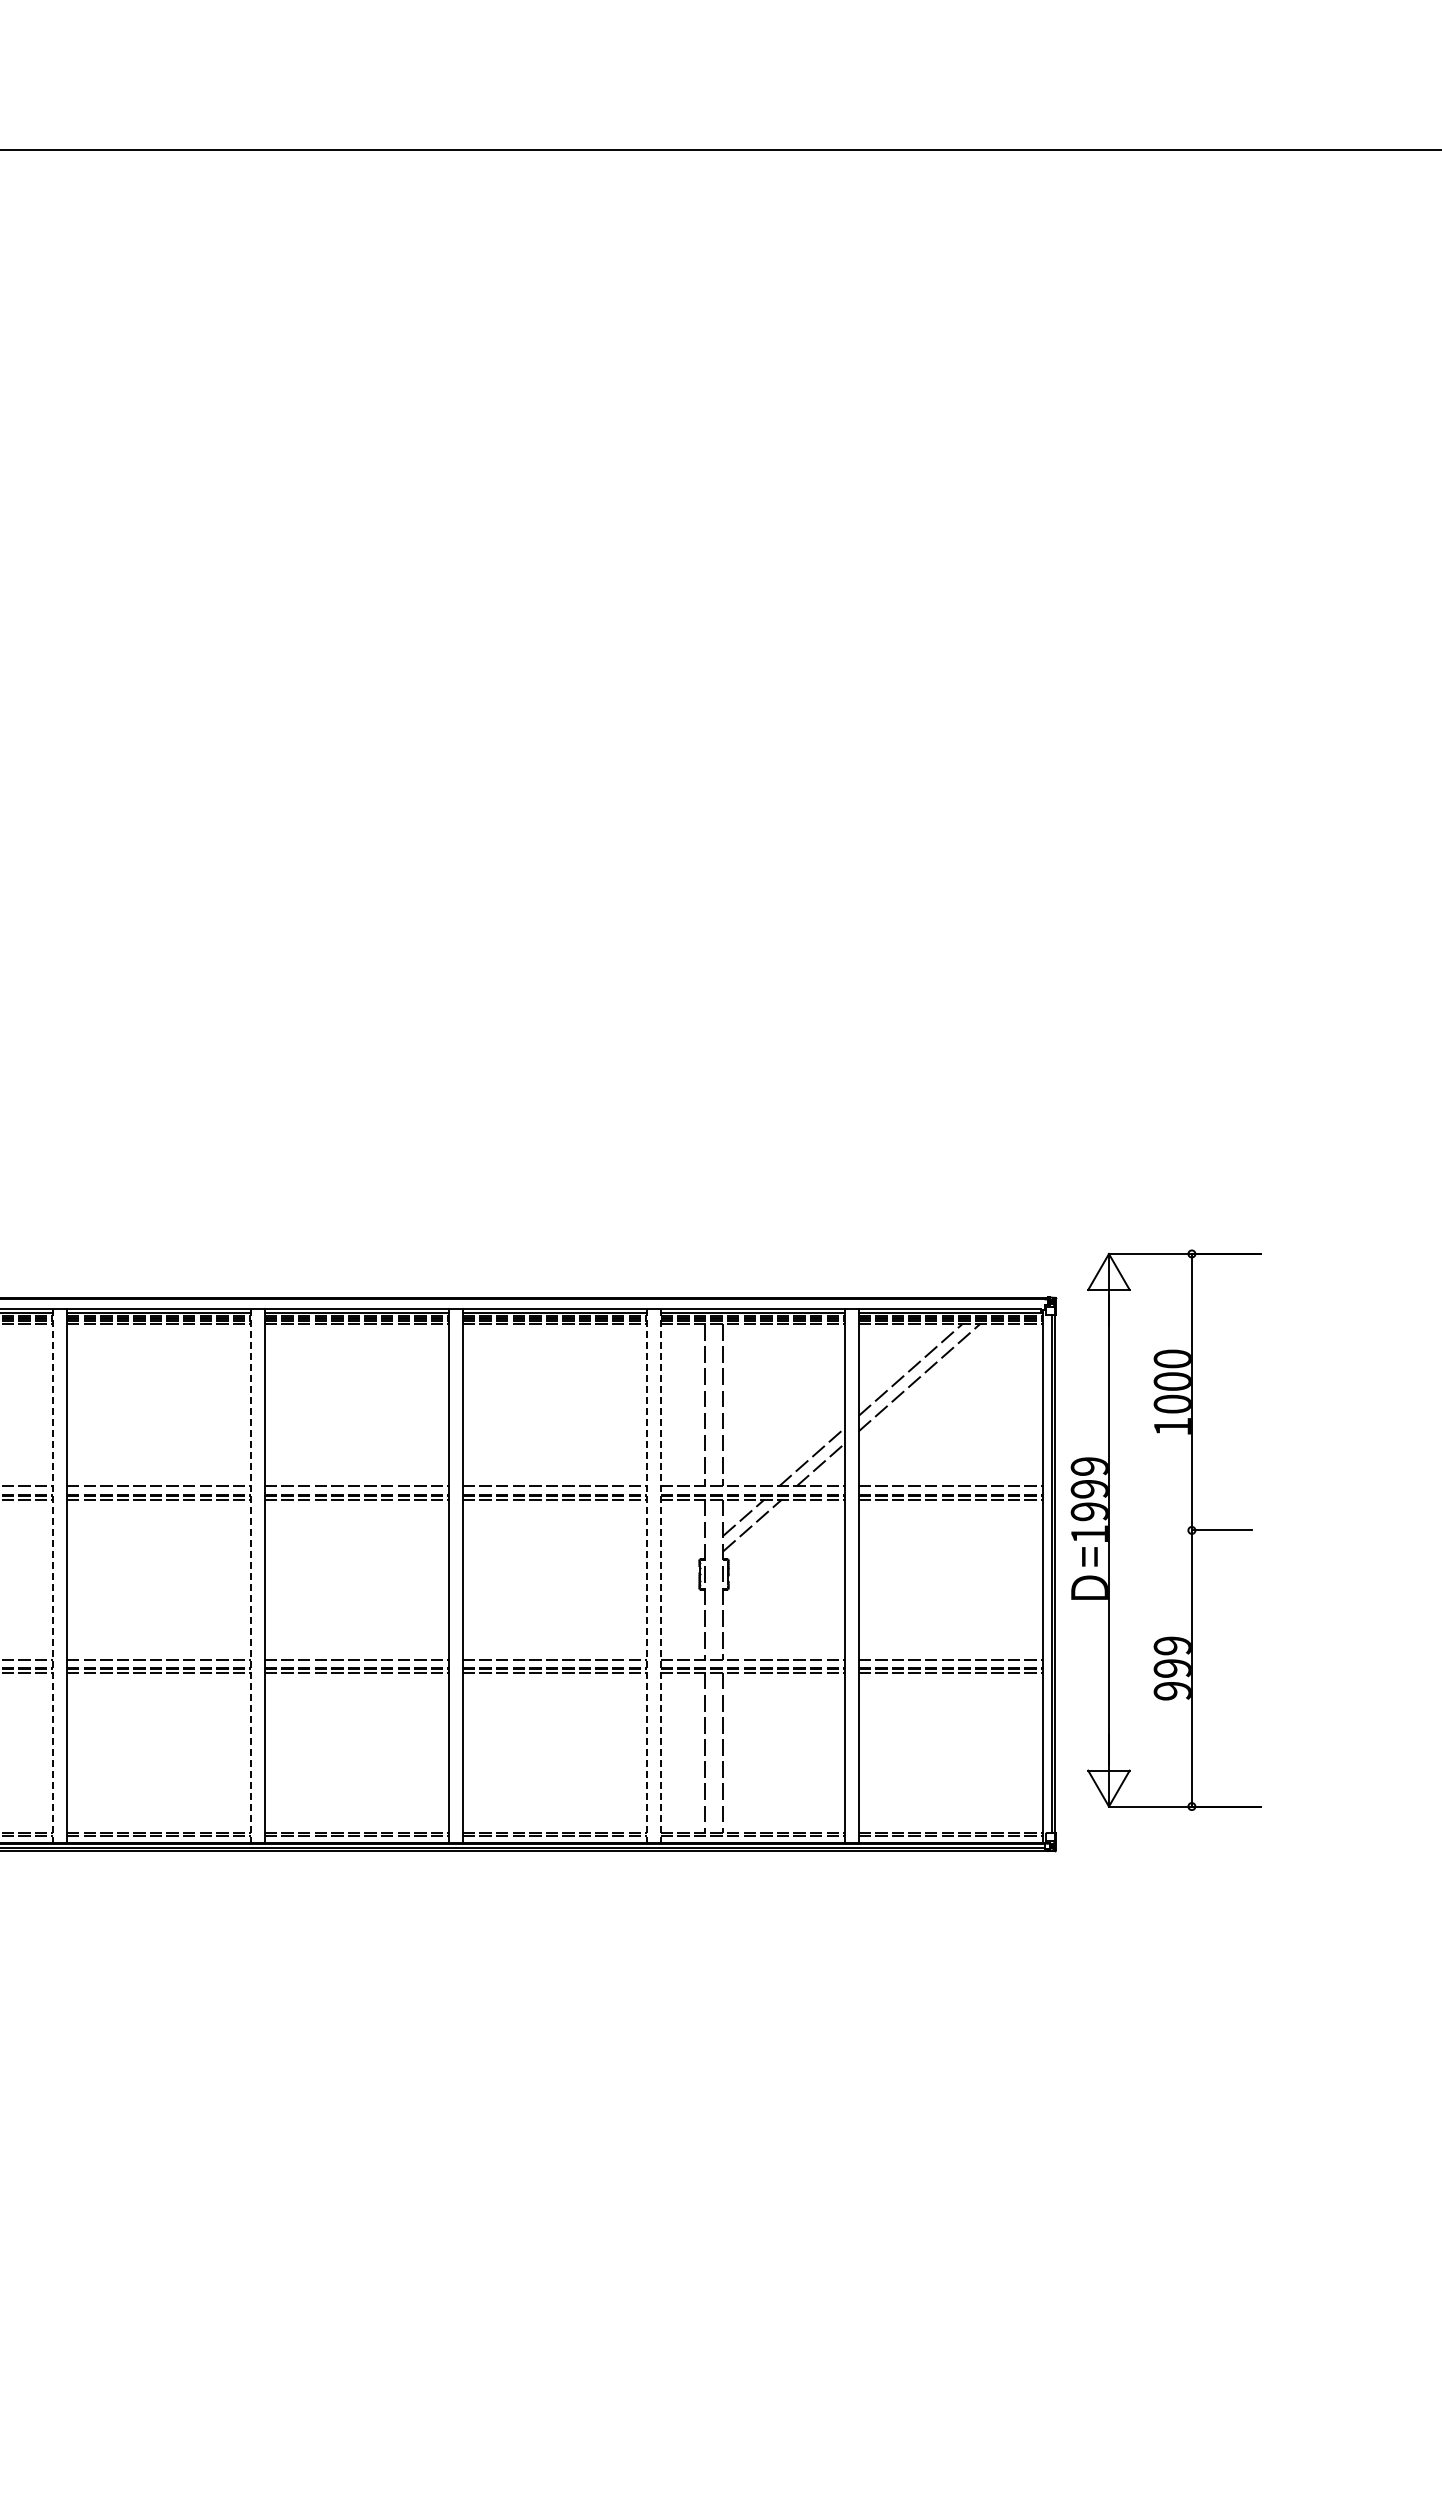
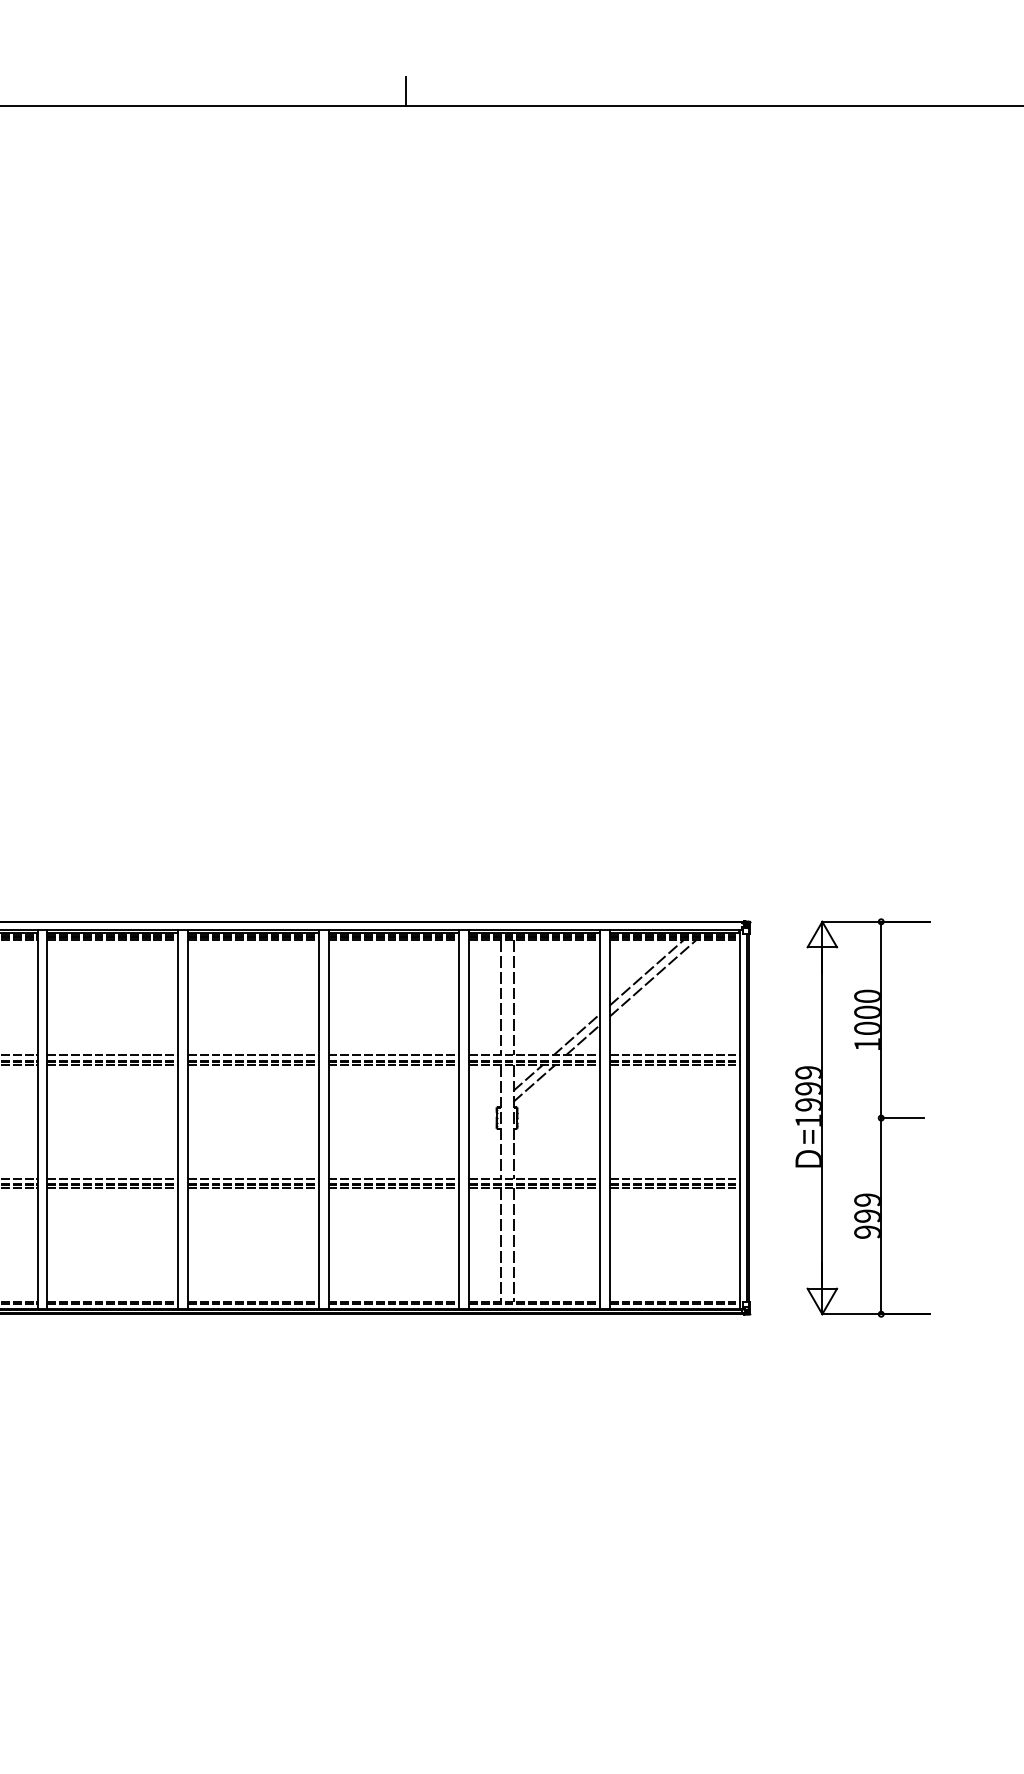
line: (571, 128) -> (405, 91), added
part: (1165, 1529) -> (862, 1117), moved
line: (53, 1576) -> (37, 1119), dashed -> solid
line: (251, 1576) -> (178, 1119), dashed -> solid
line: (646, 1576) -> (459, 1119), dashed -> solid
line: (660, 1576) -> (469, 1119), dashed -> solid

